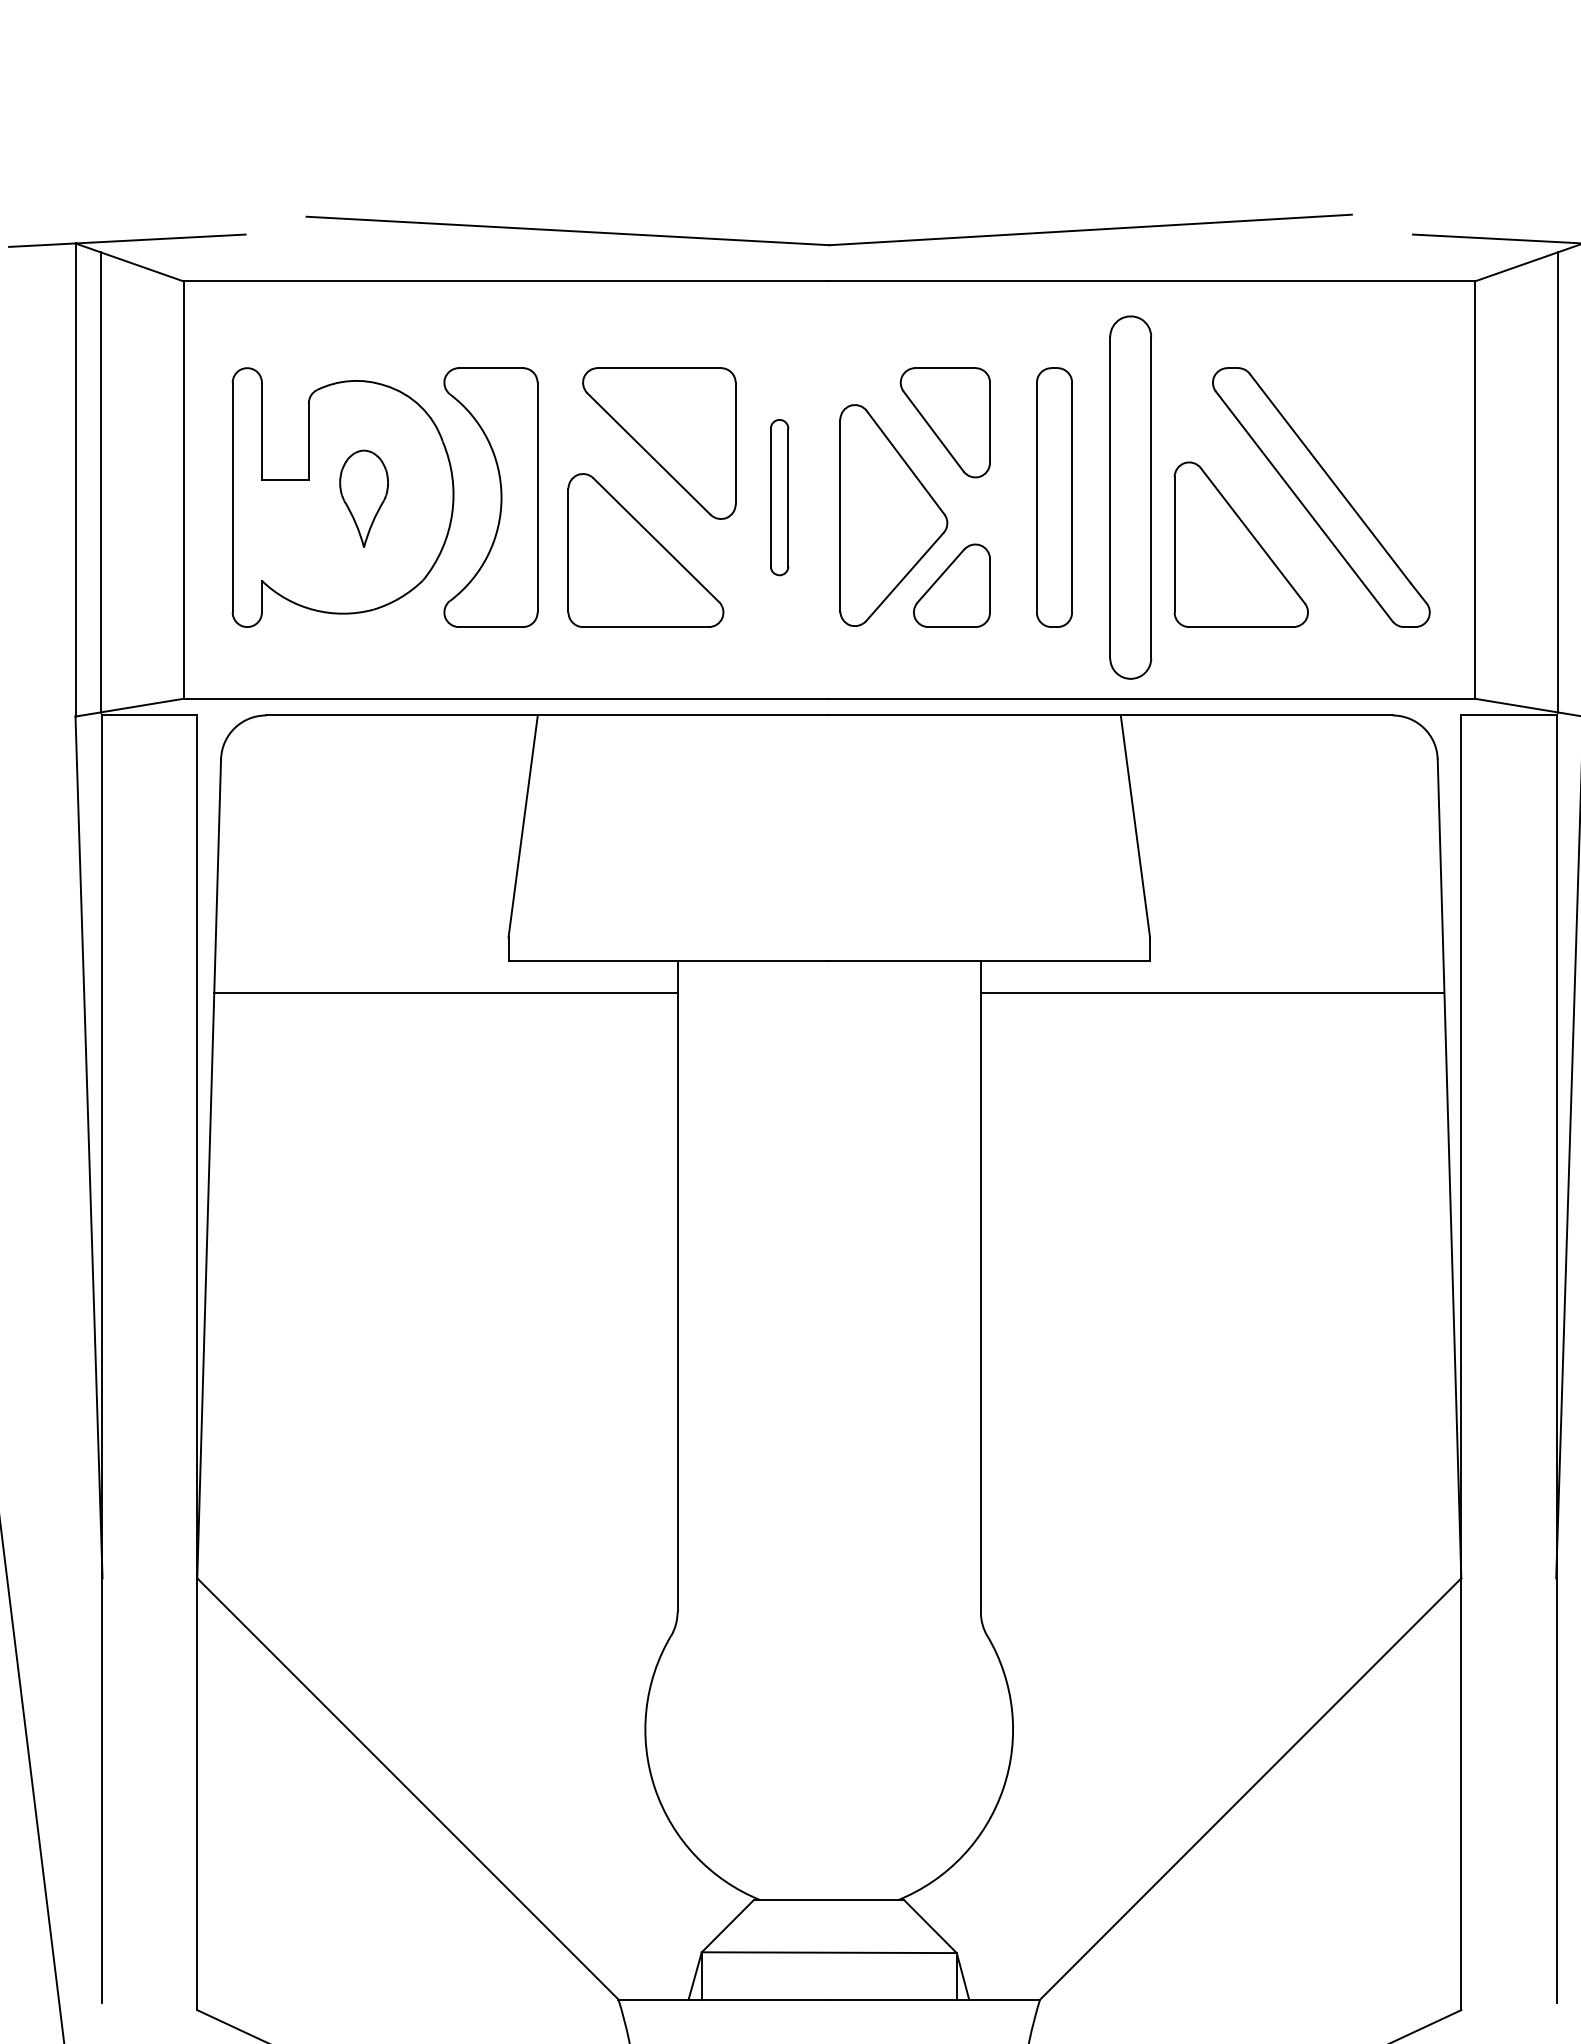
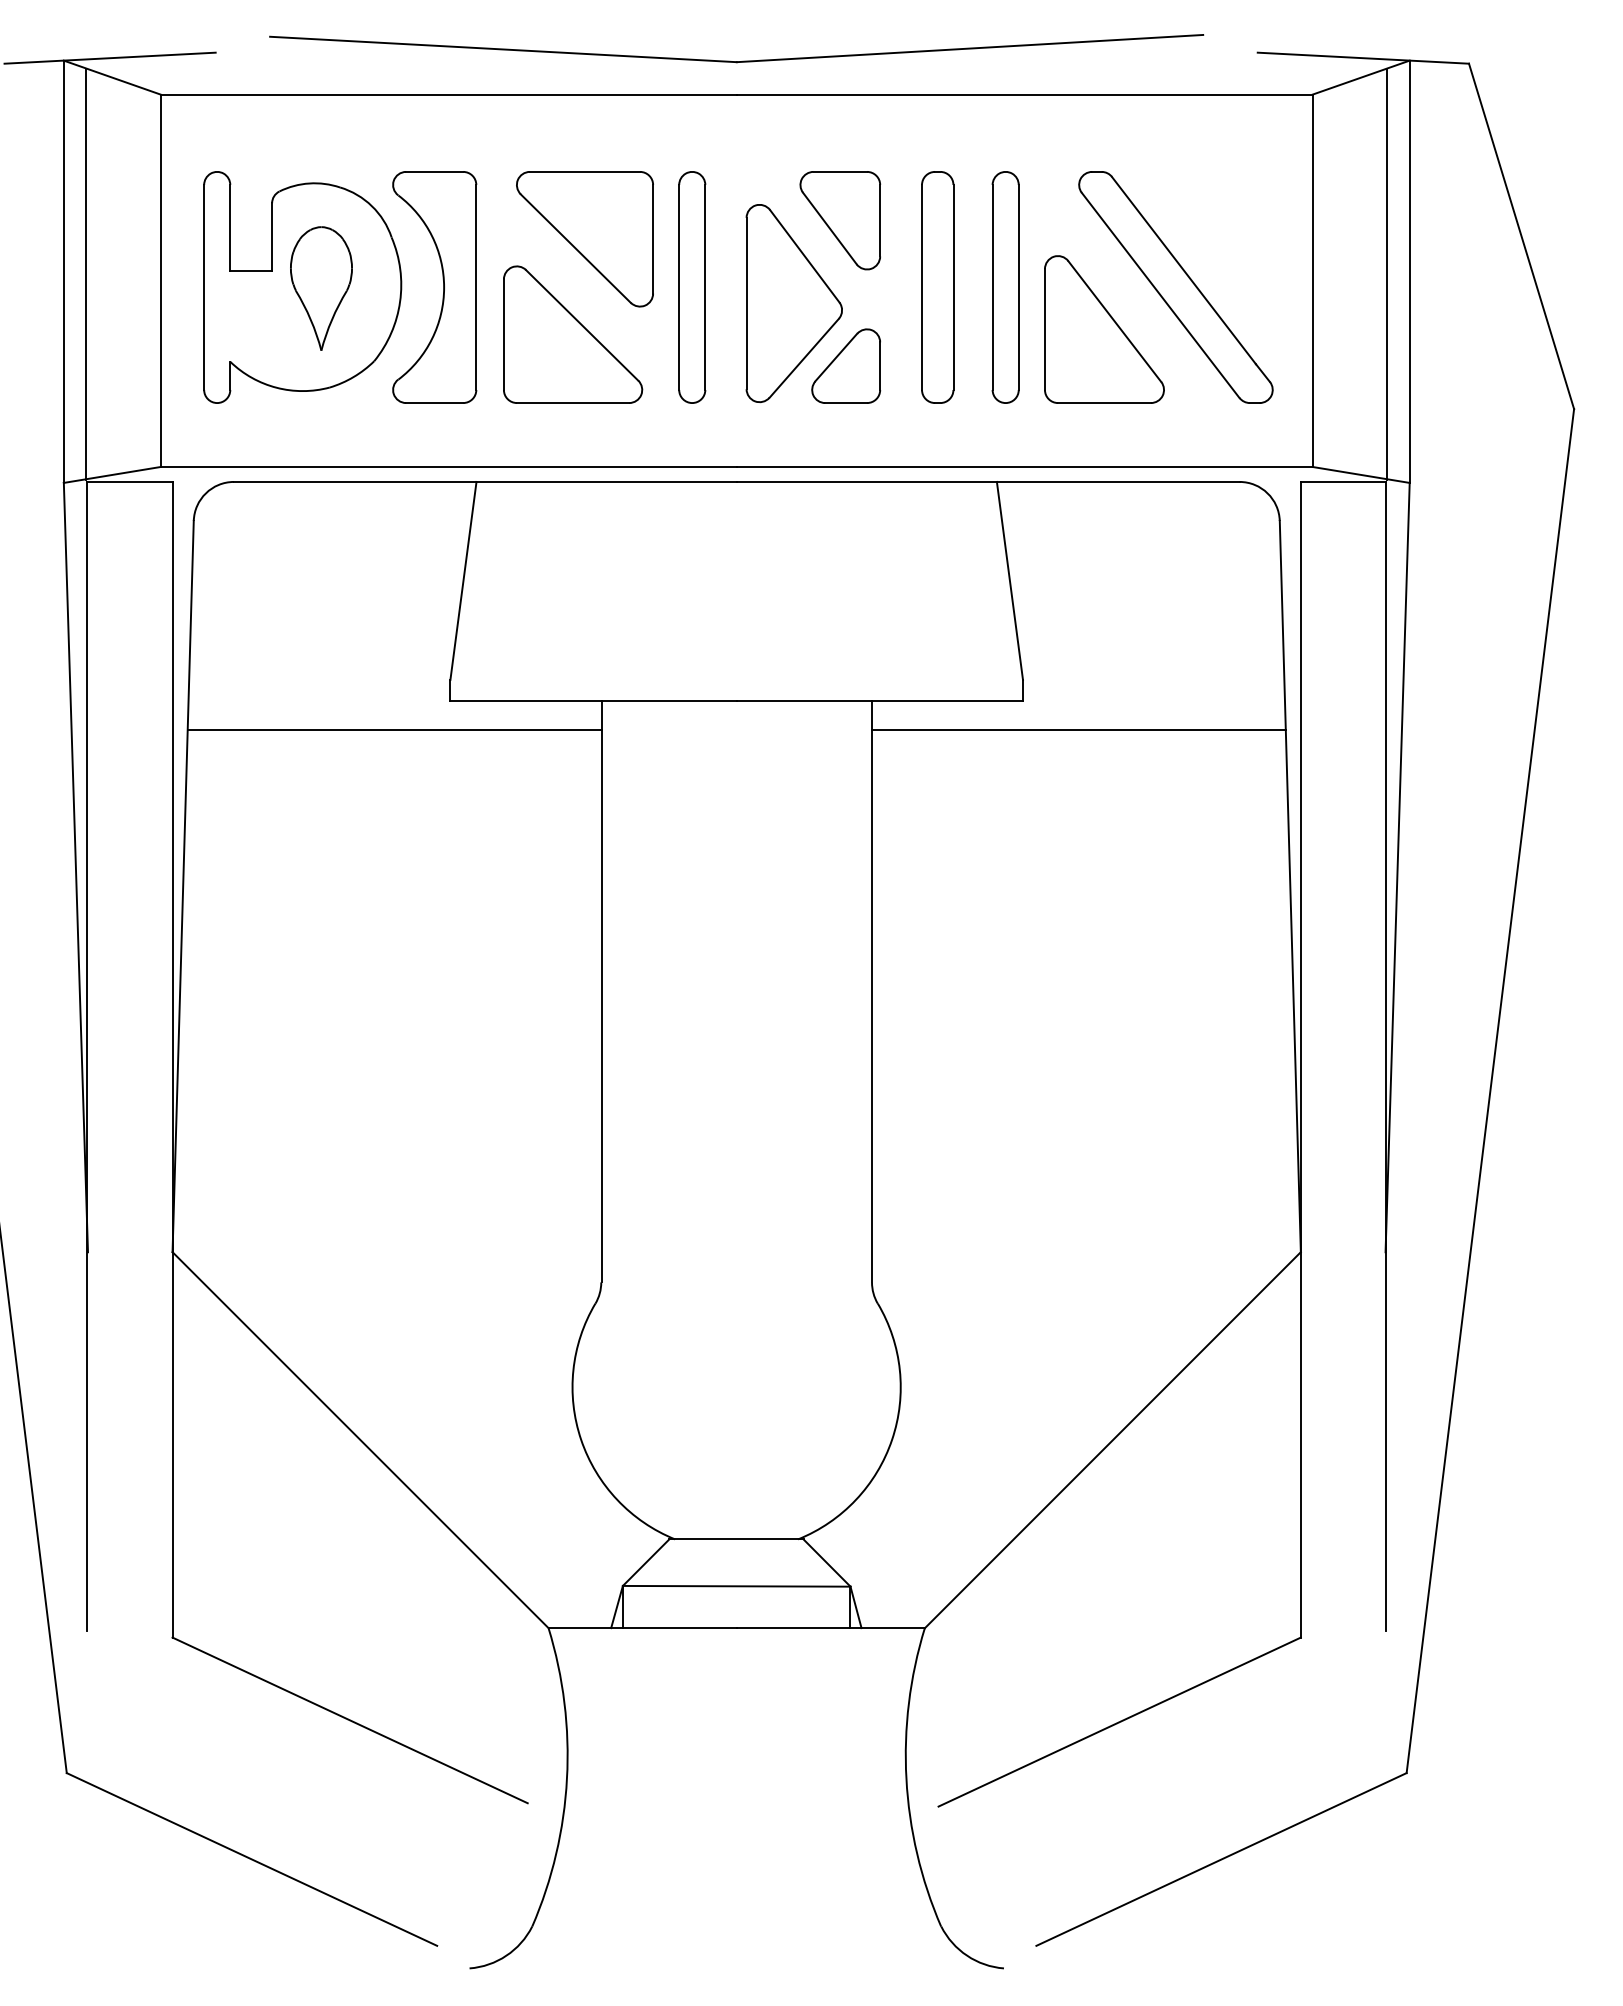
part: (779, 497) -> (692, 287), size x1.67
part: (1130, 497) -> (1005, 287), size x0.71
part: (364, 498) -> (321, 288), size x1.43

